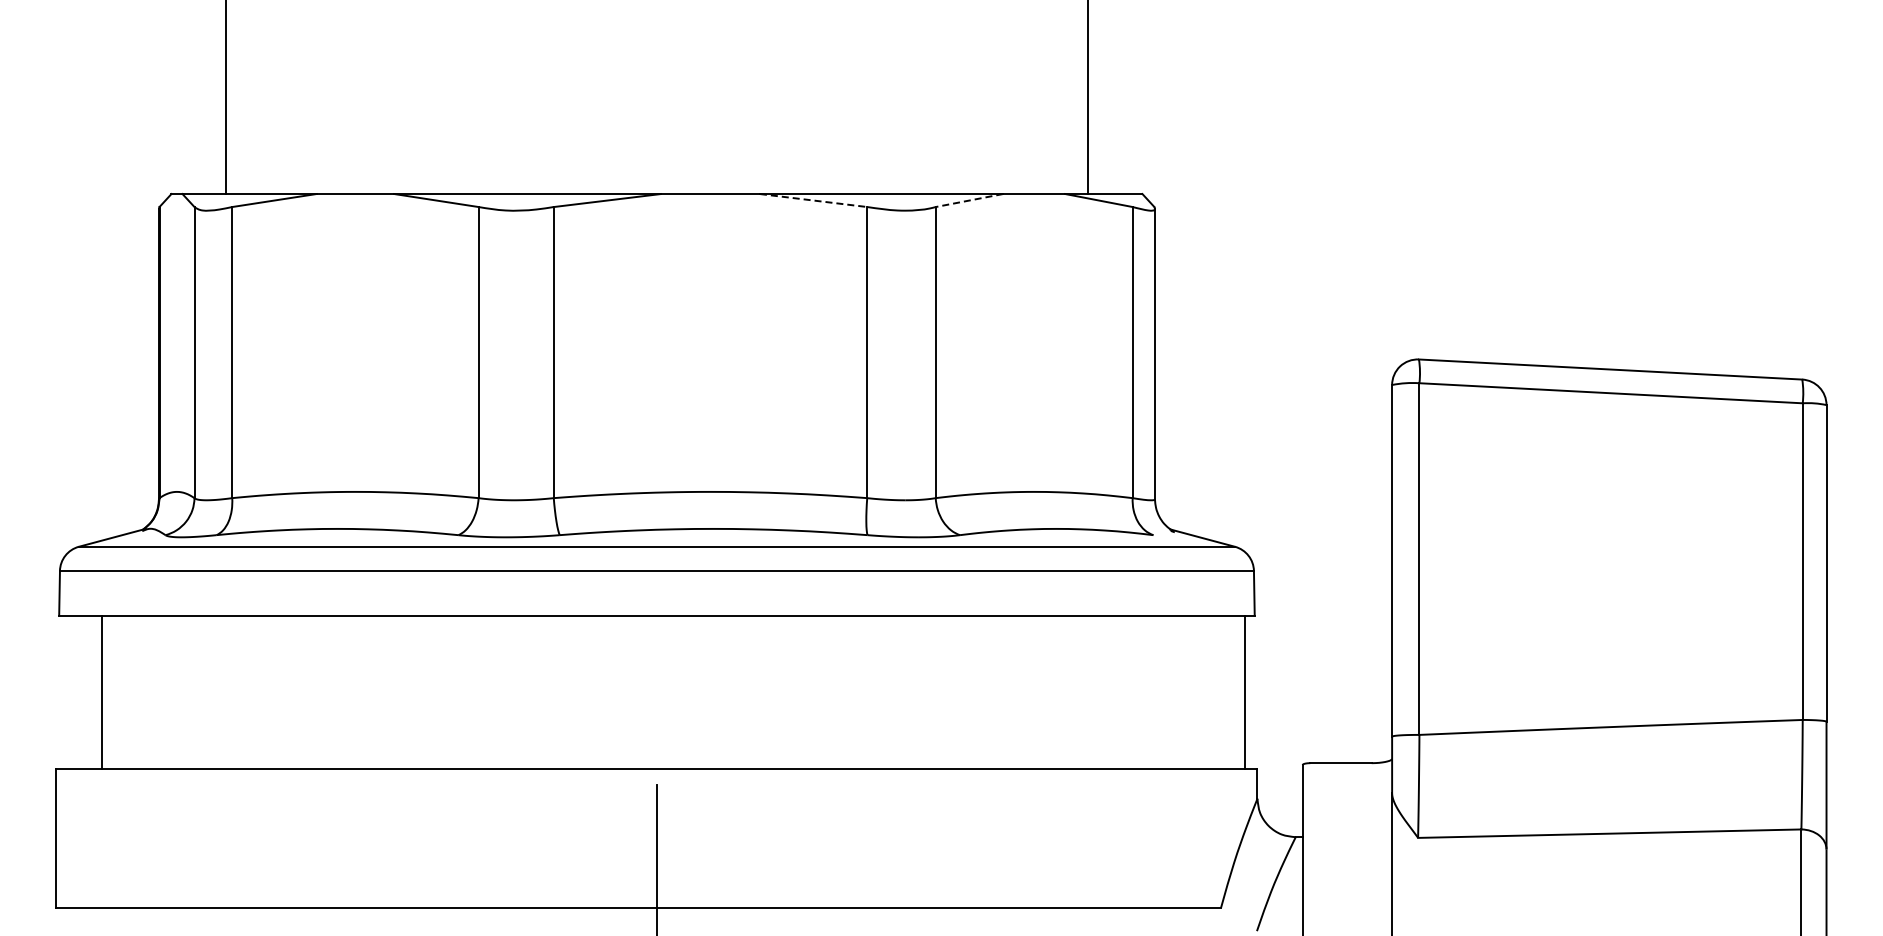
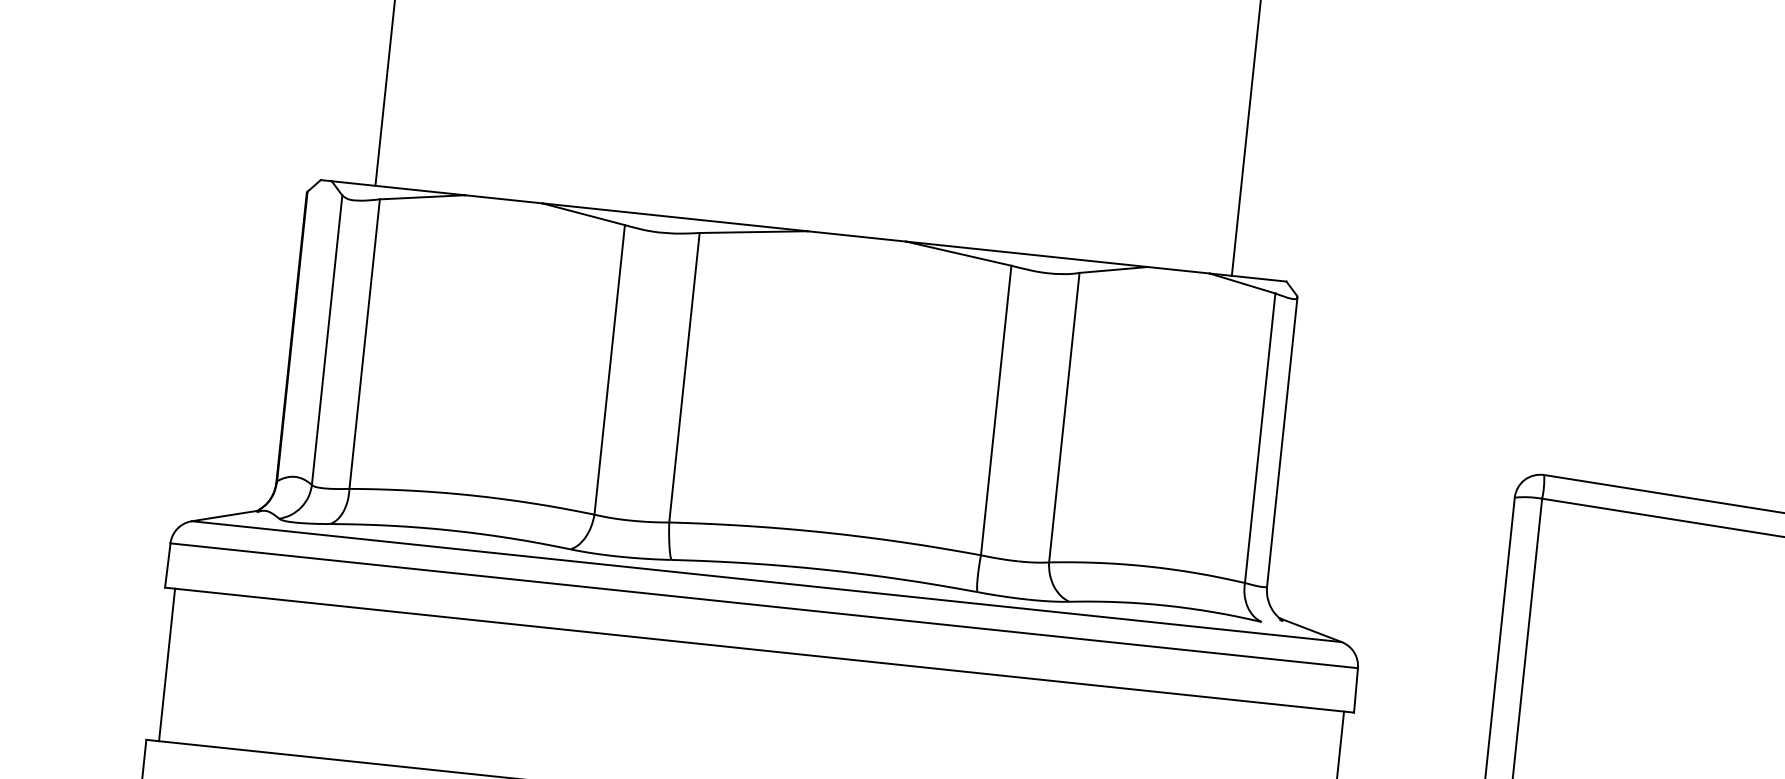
line: (814, 200) -> (959, 253), dashed -> solid
line: (968, 200) -> (1112, 269), dashed -> solid
line: (102, 691) -> (167, 664), moved

